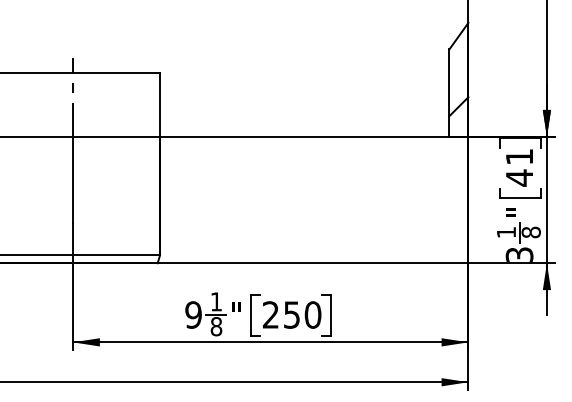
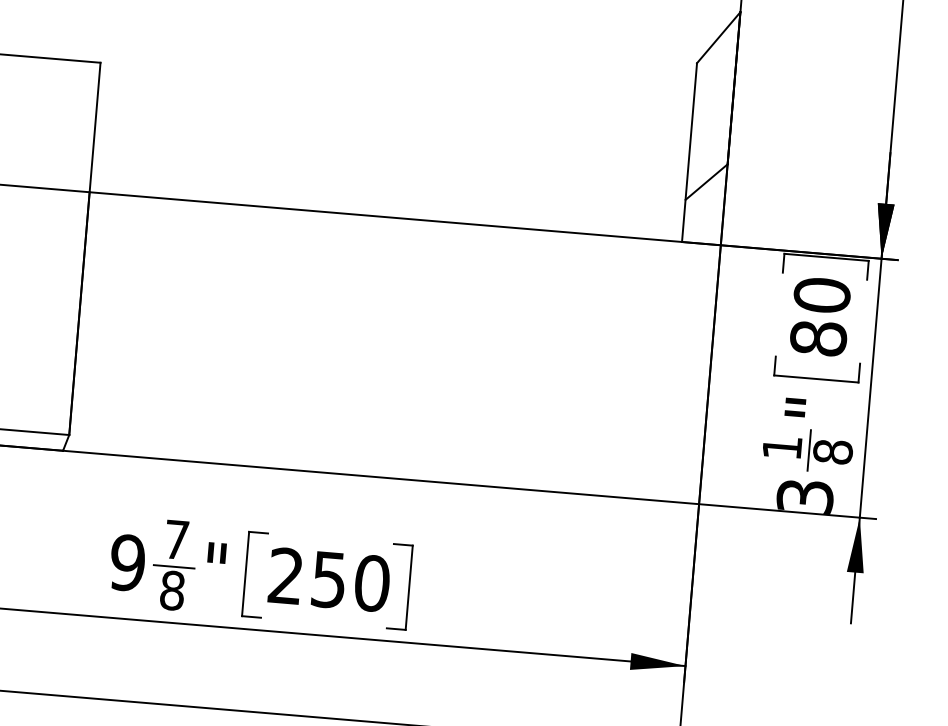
text: (519, 167) -> (820, 316), 41 -> 80
text: (216, 301) -> (176, 539), 1 -> 7

